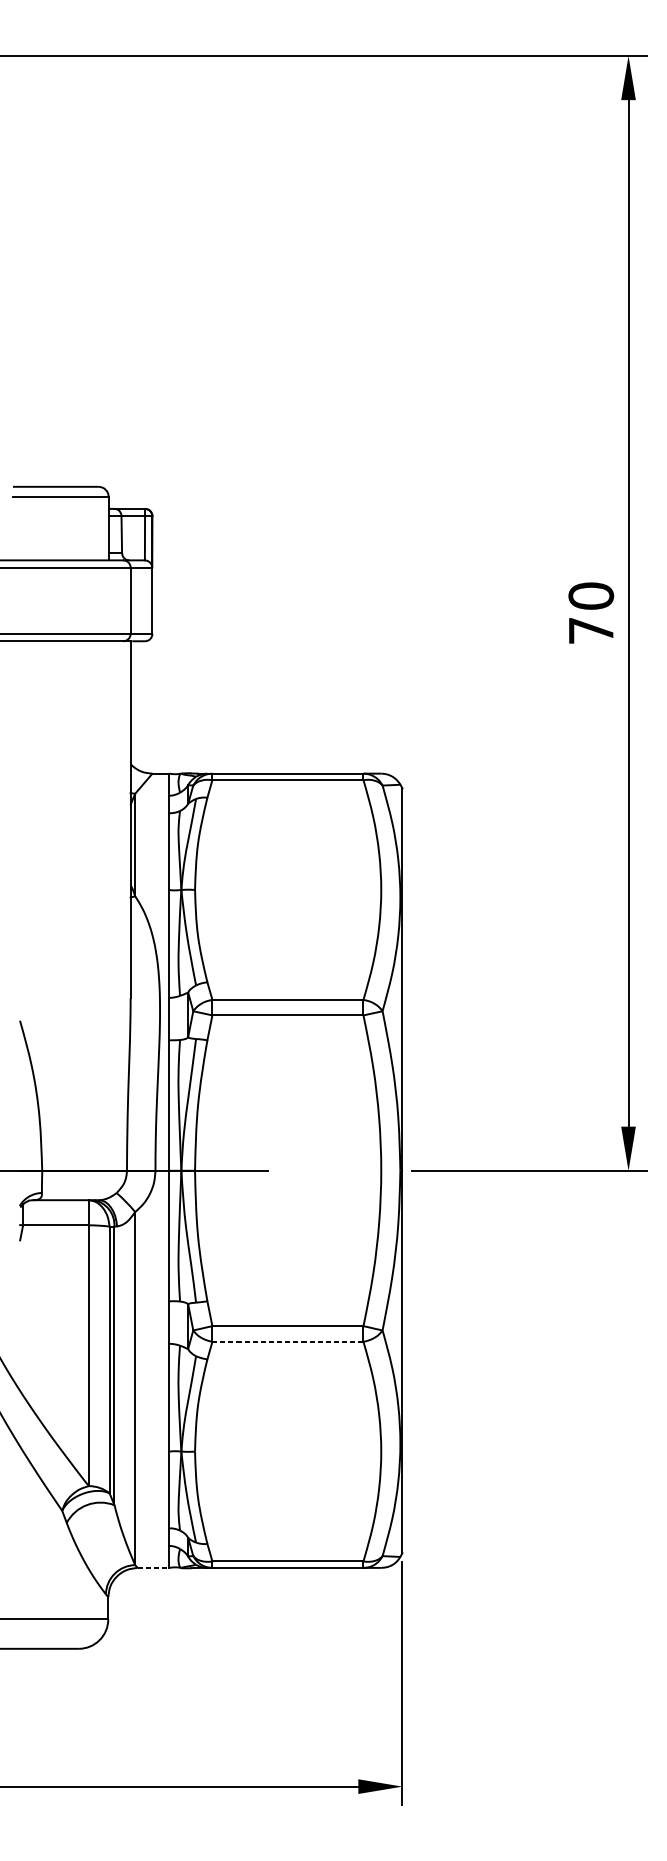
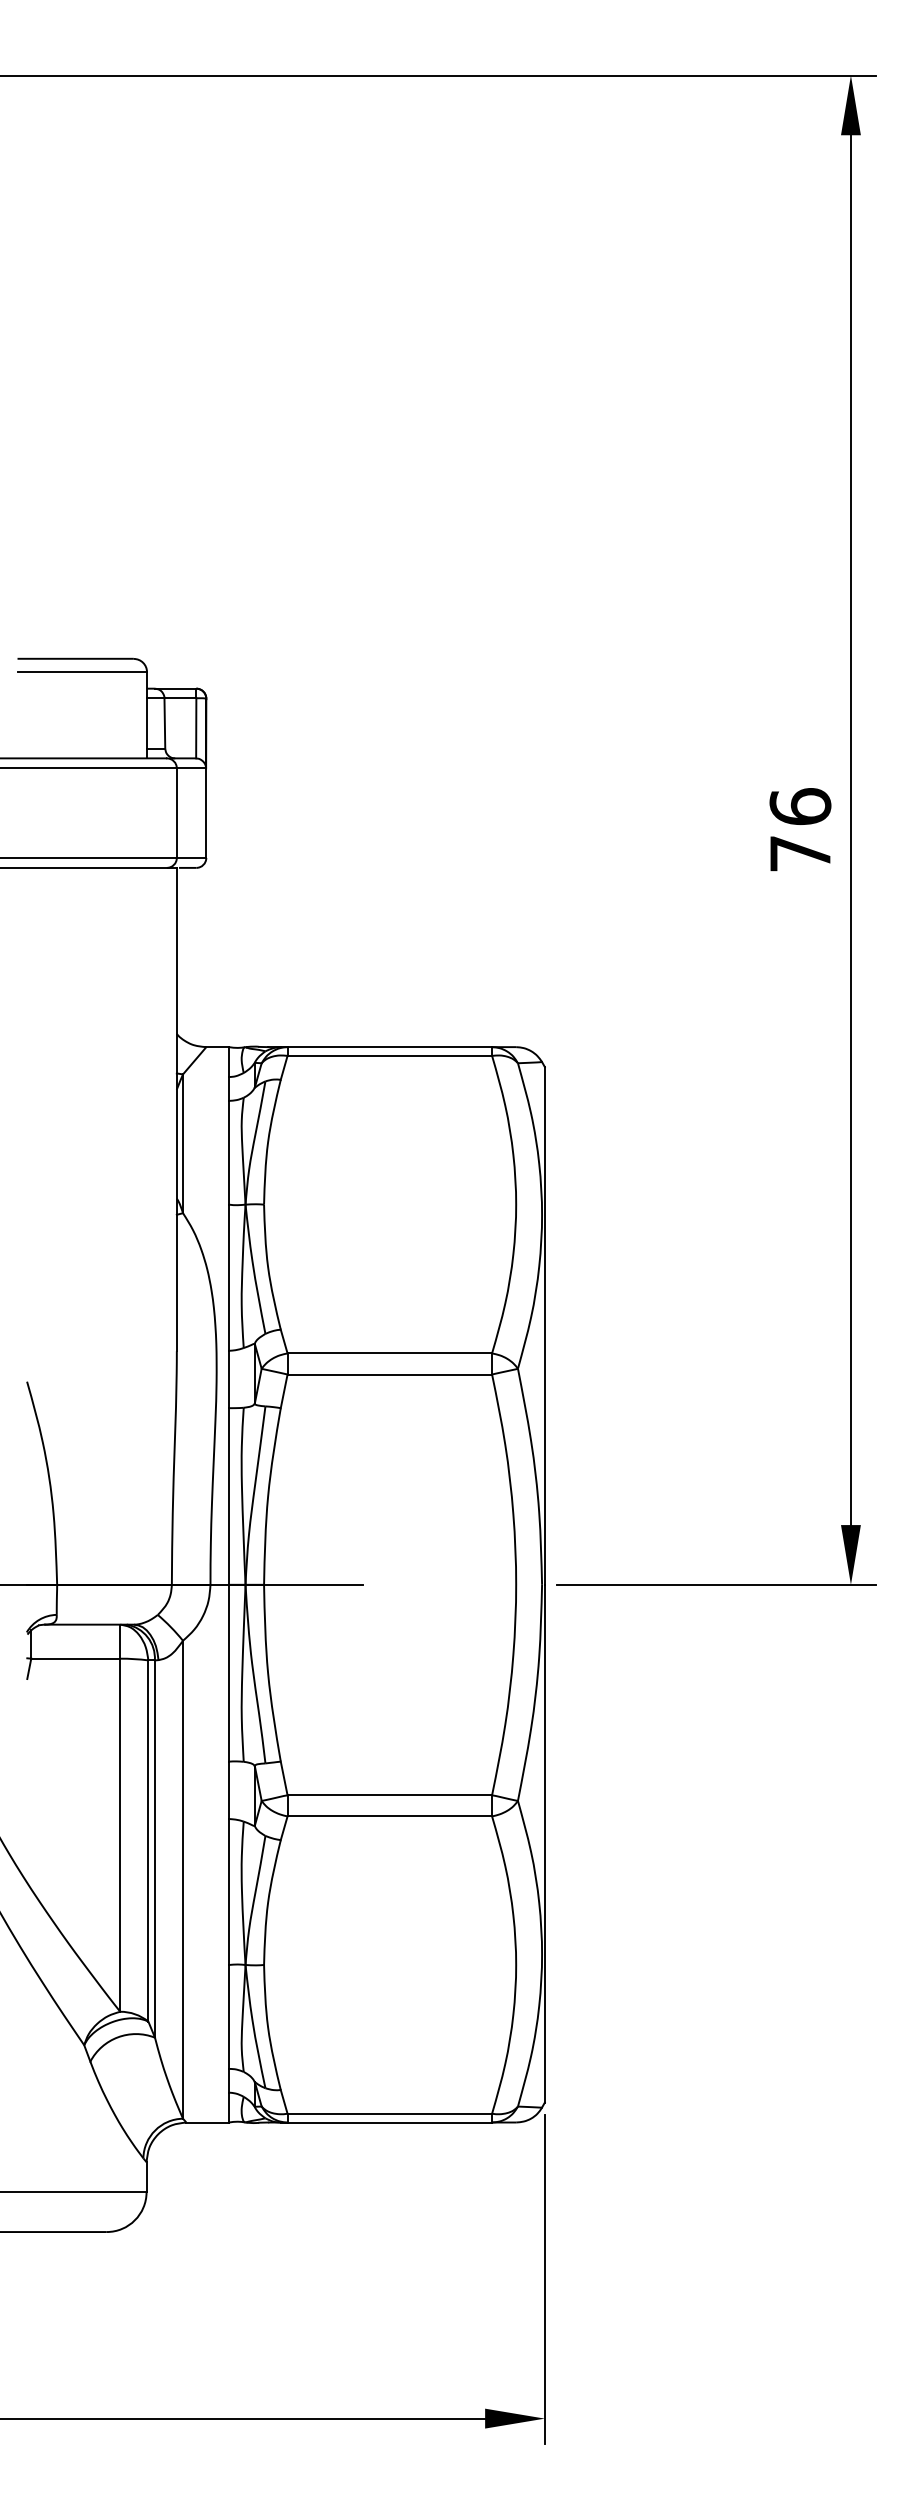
text: (591, 595) -> (800, 806), 70 -> 76
line: (287, 1341) -> (389, 1816), dashed -> solid
line: (154, 1567) -> (208, 2122), dashed -> solid

